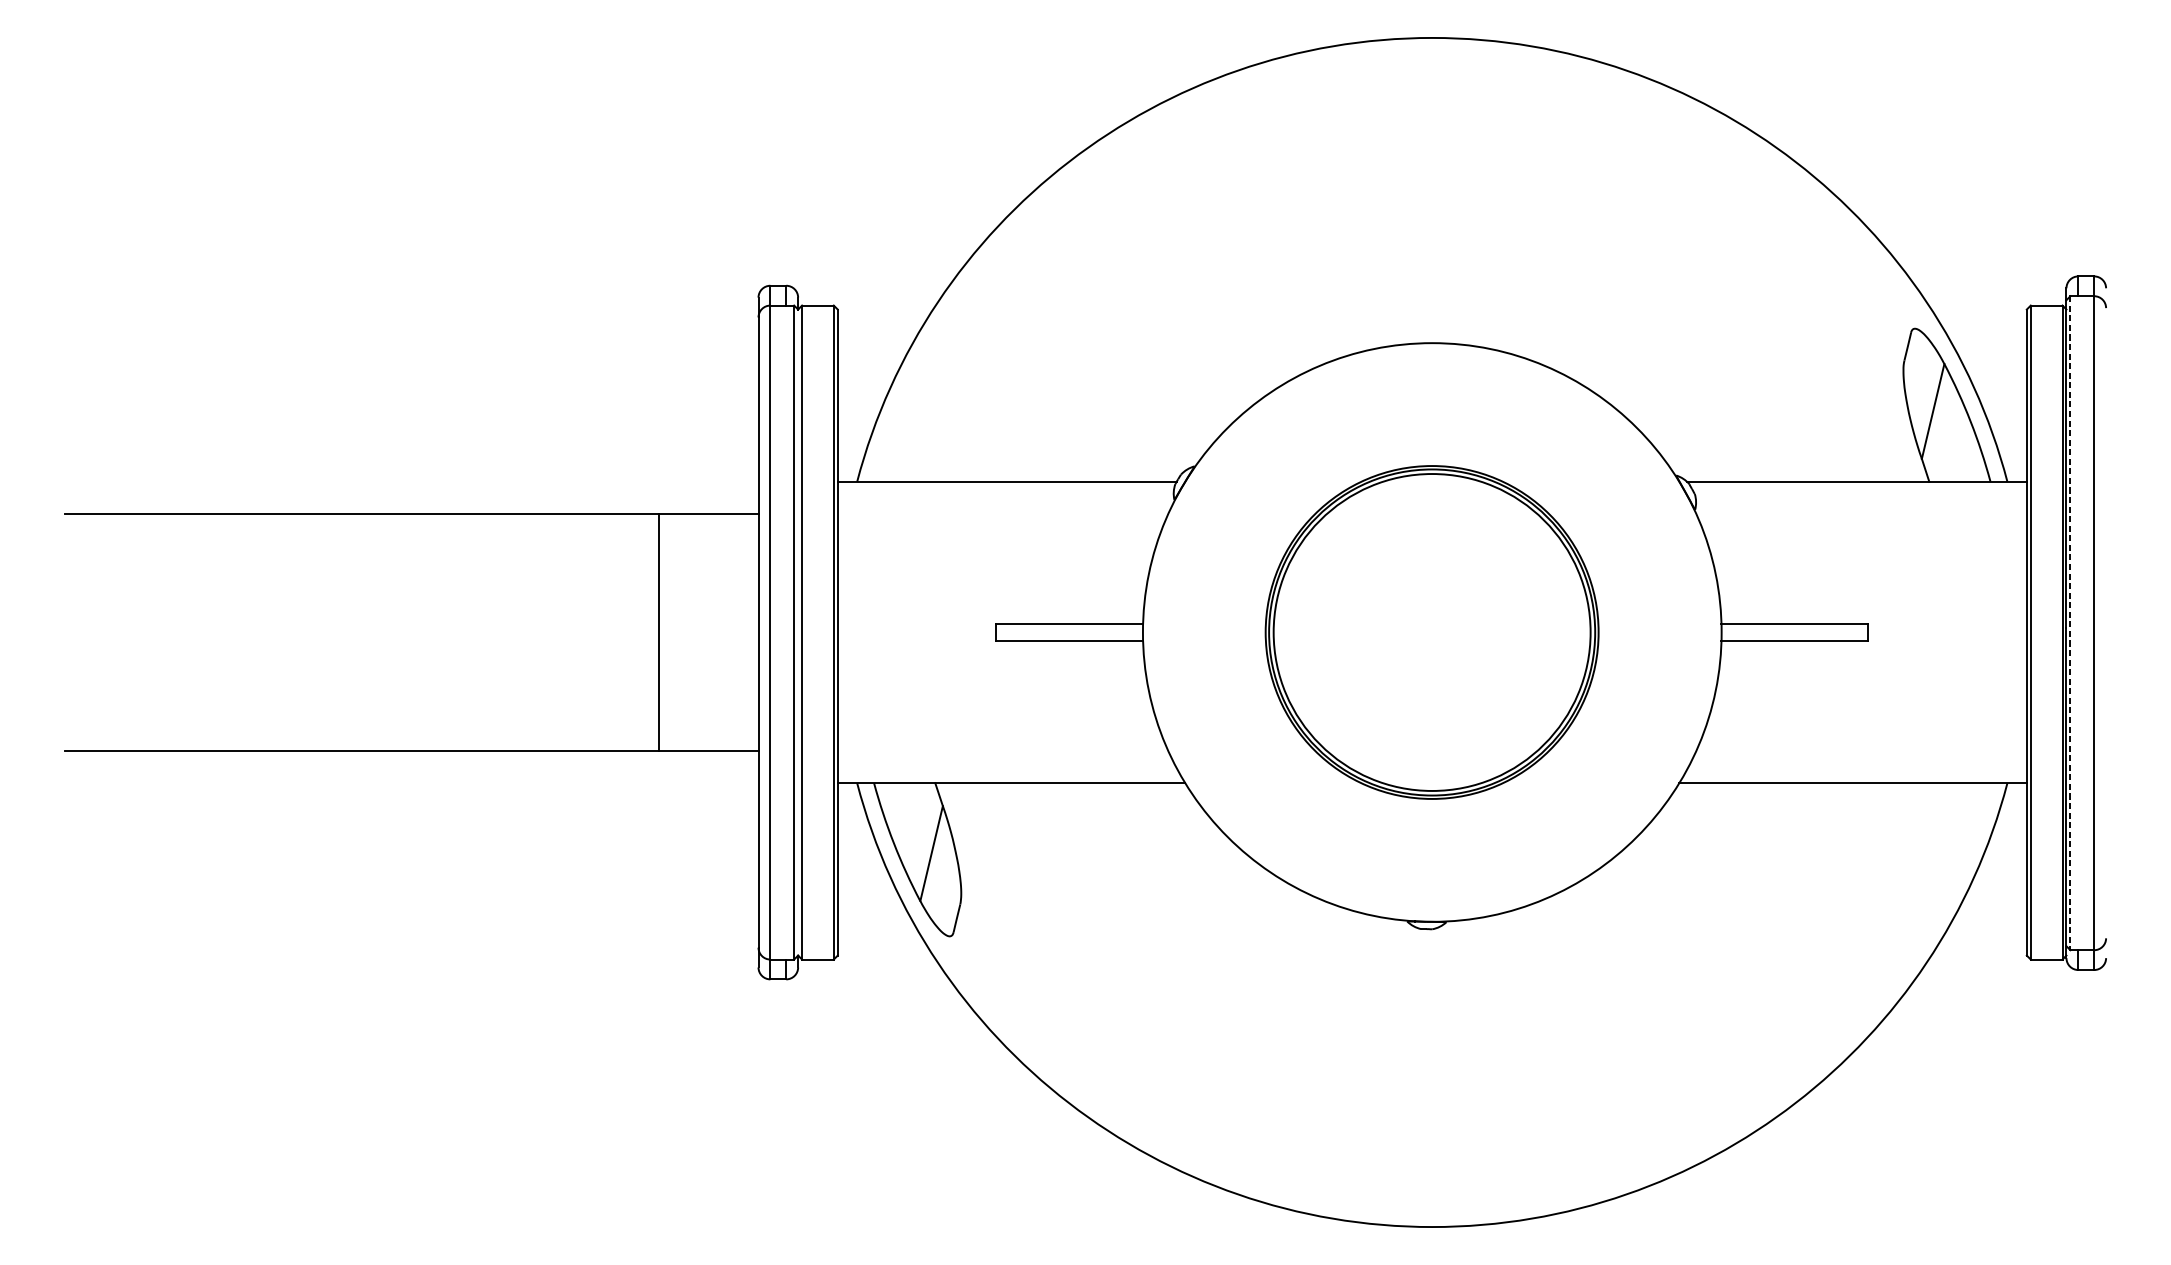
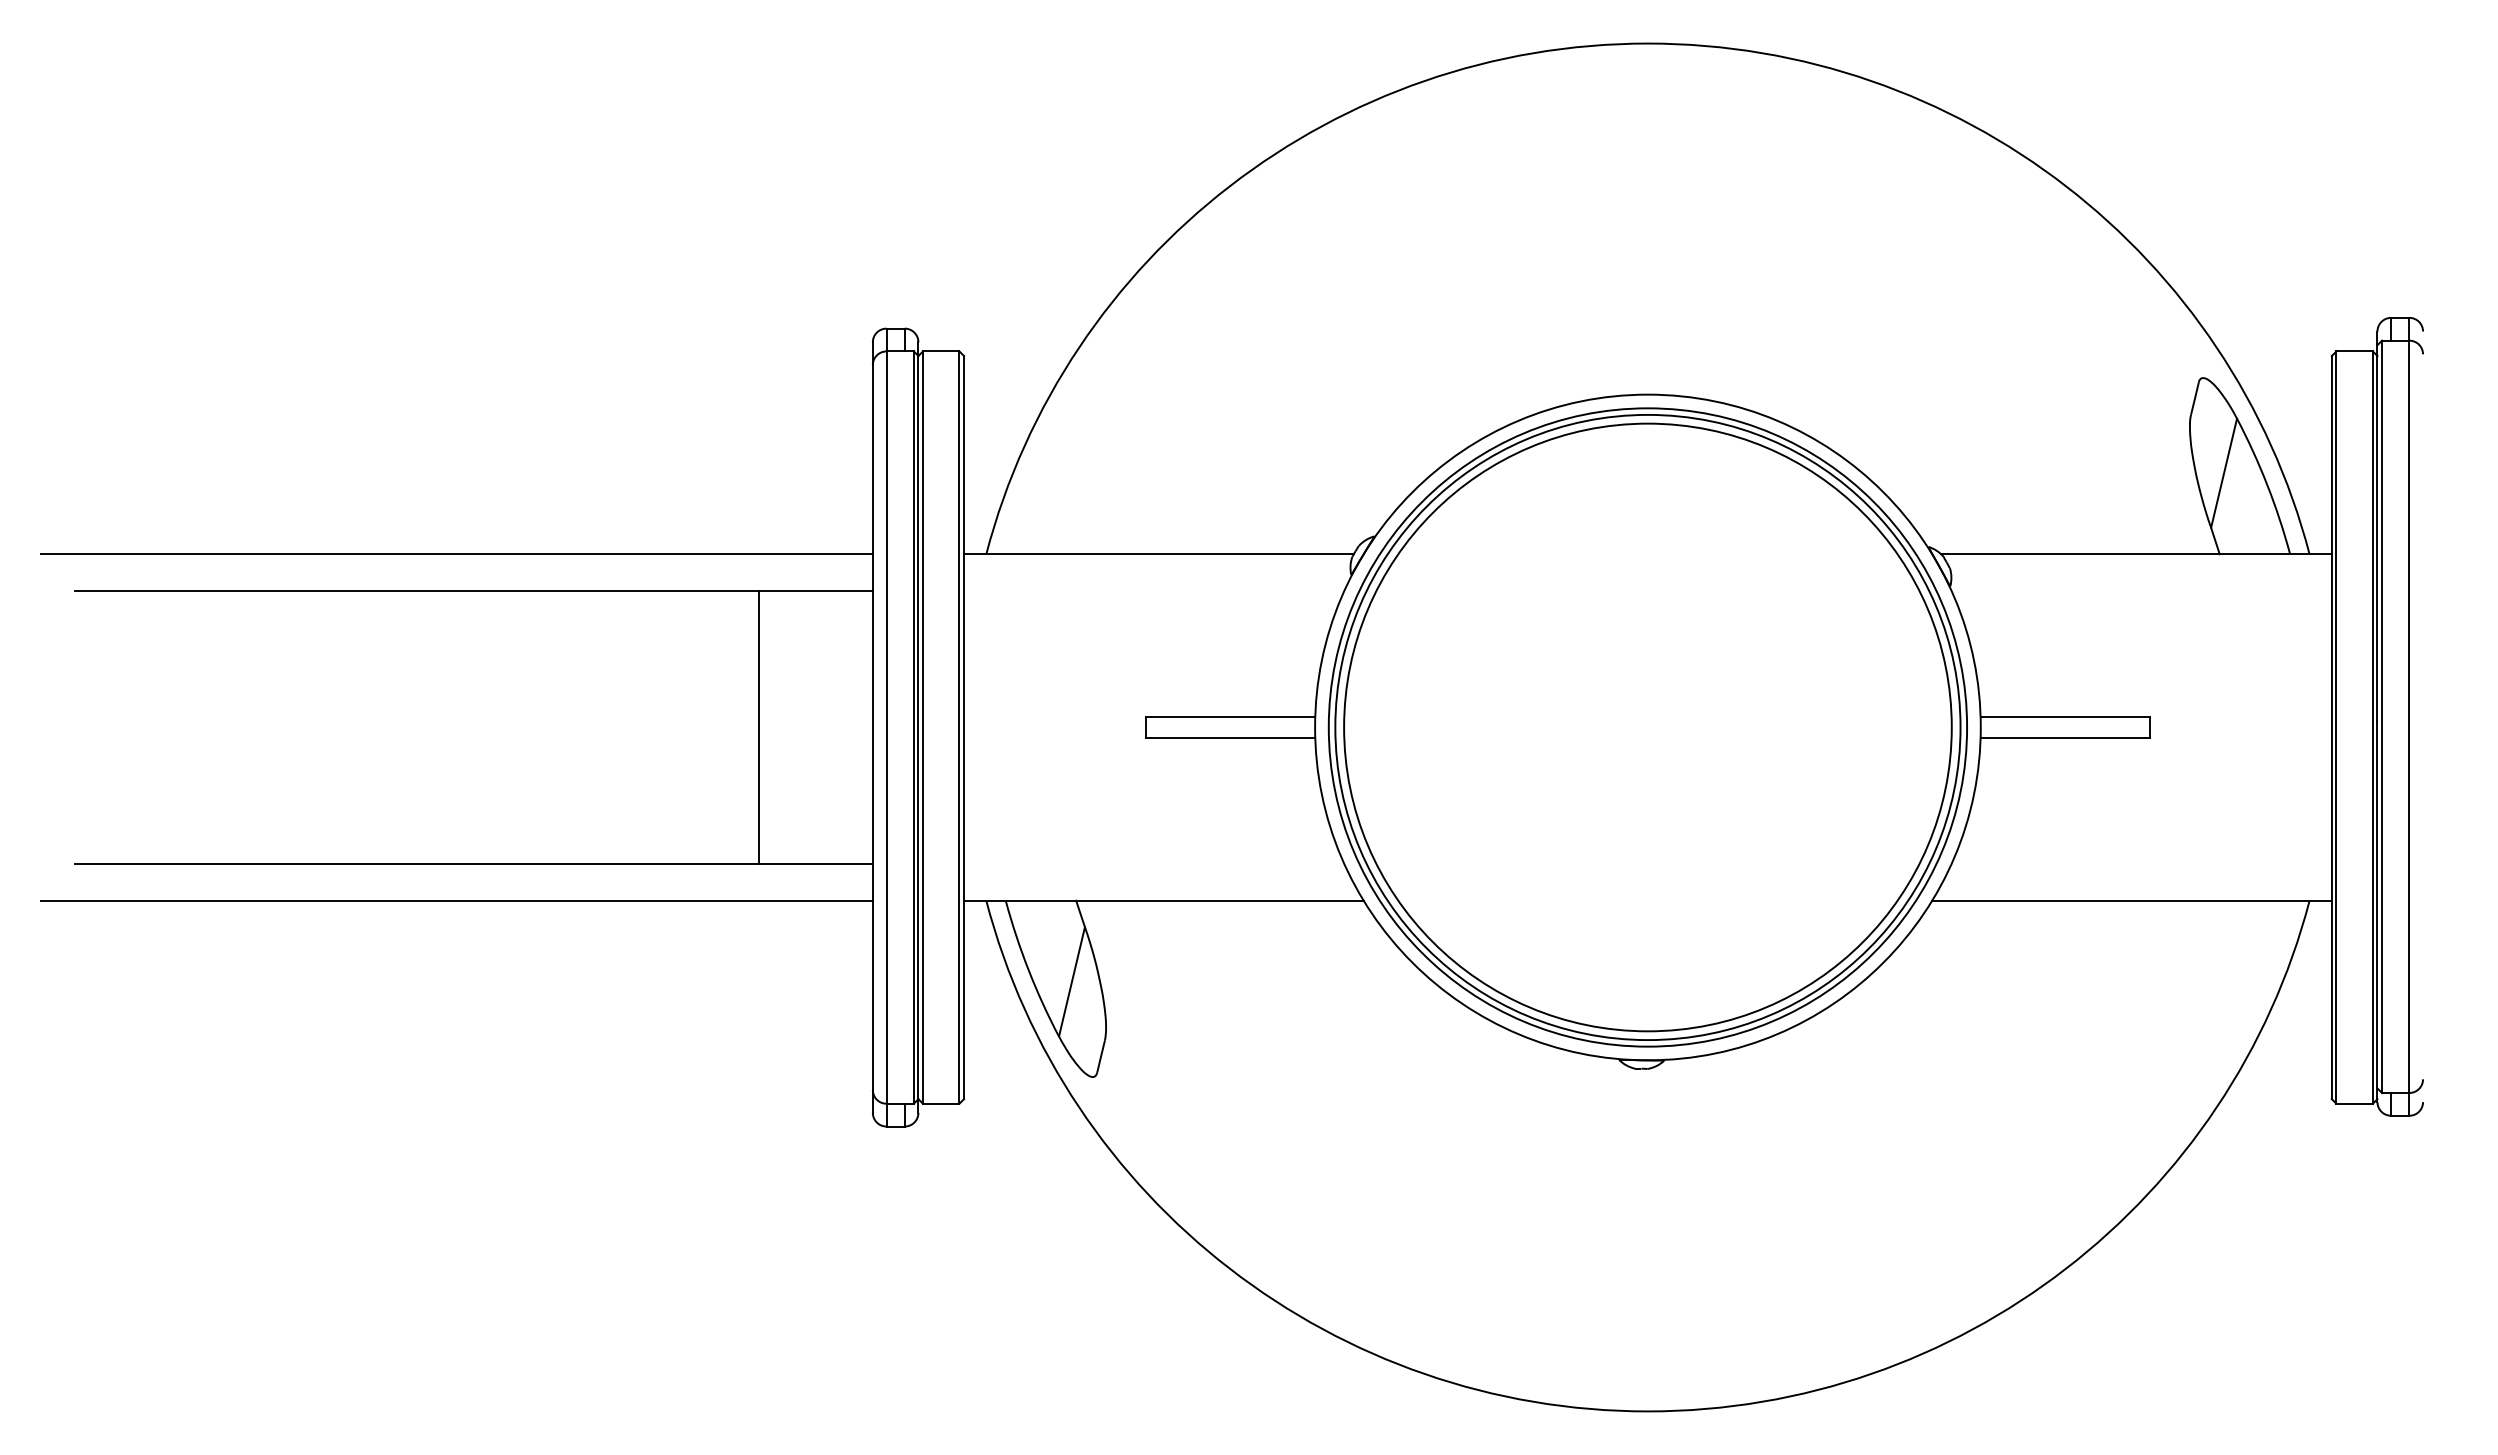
line: (396, 482) -> (456, 554), added
line: (2070, 623) -> (2382, 717), dashed -> solid
line: (798, 632) -> (918, 727), added
part: (1431, 632) -> (1647, 727), size x1.67
line: (396, 782) -> (456, 900), added

